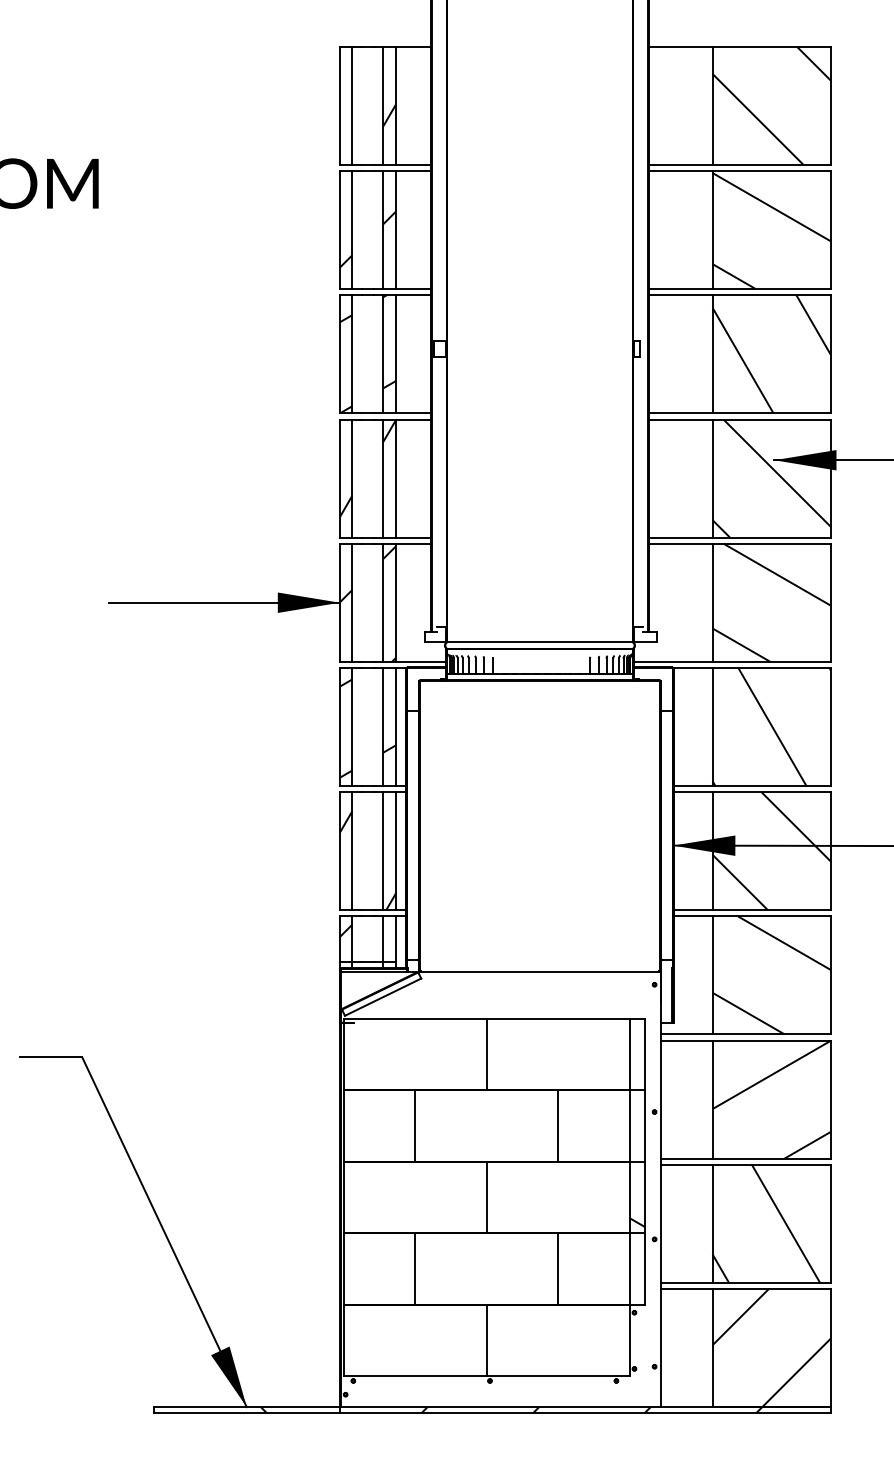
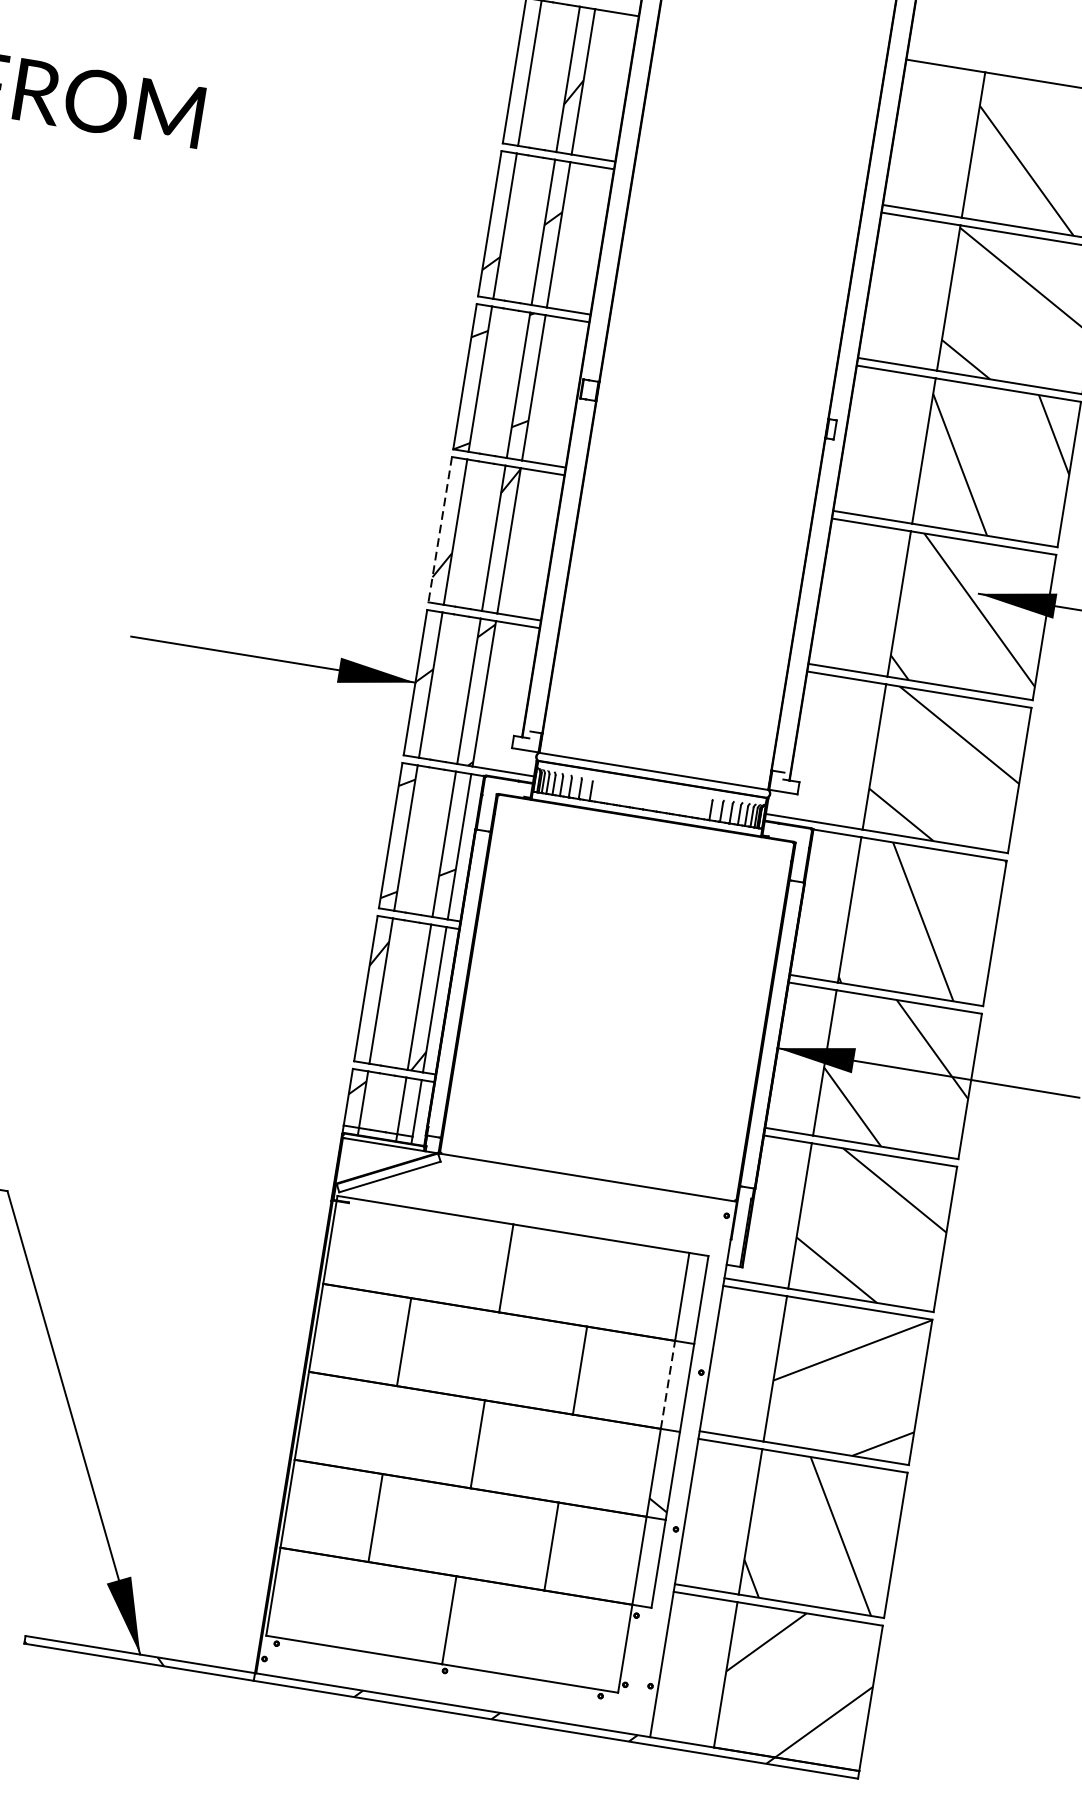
line: (339, 479) -> (439, 530), solid -> dashed
line: (629, 1126) -> (667, 1385), solid -> dashed

